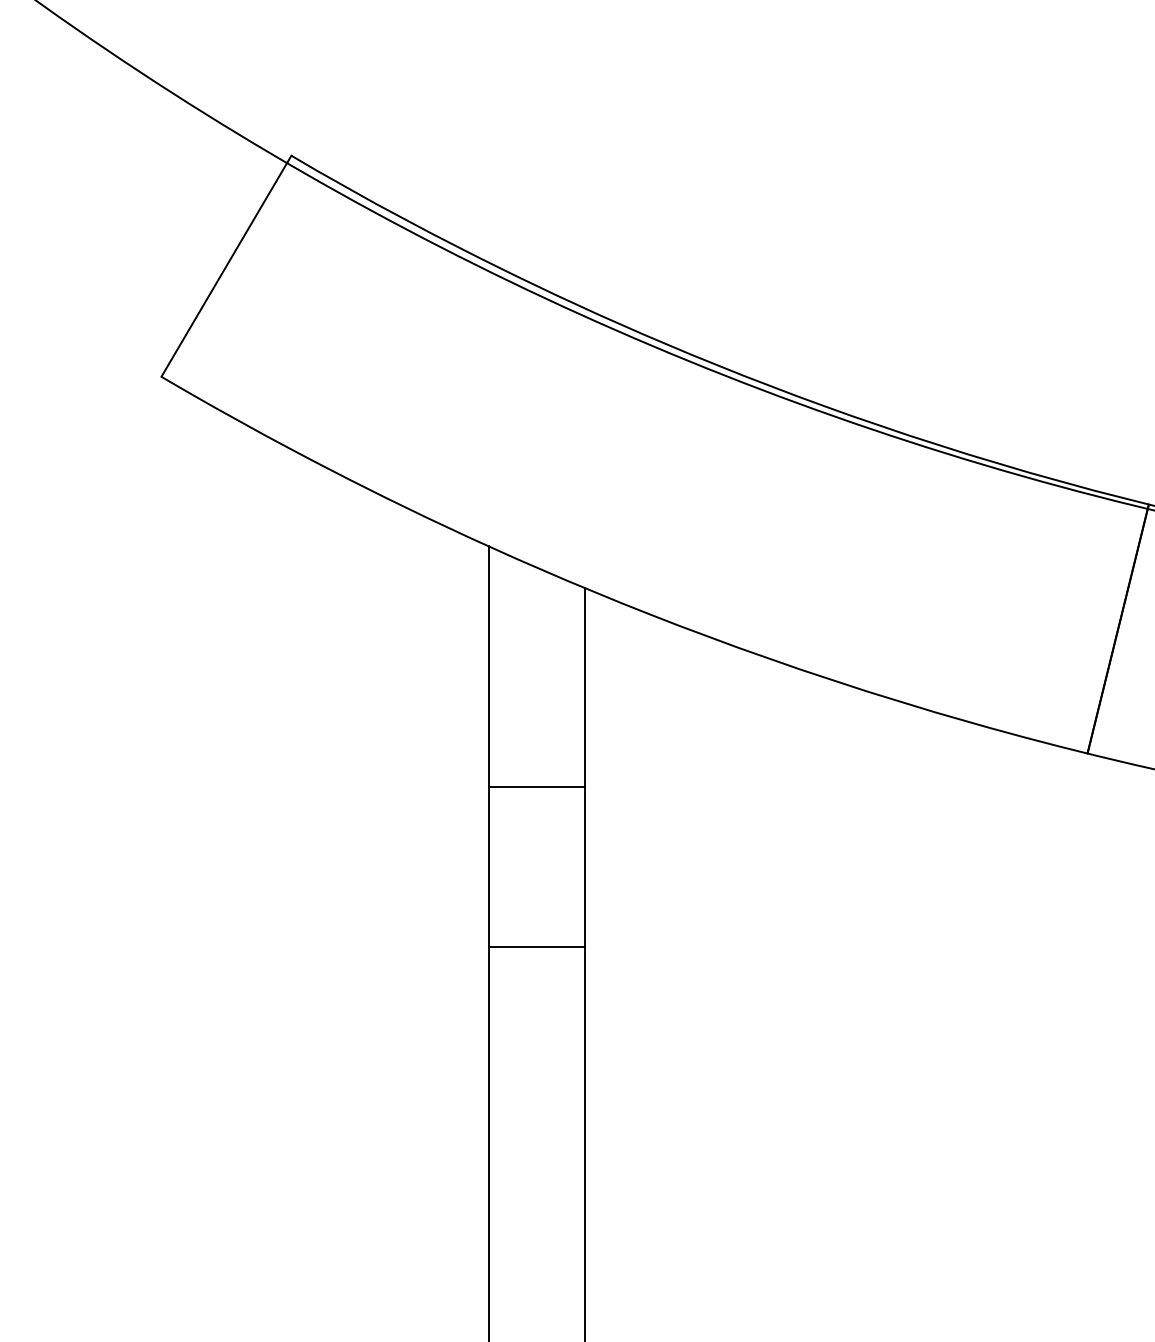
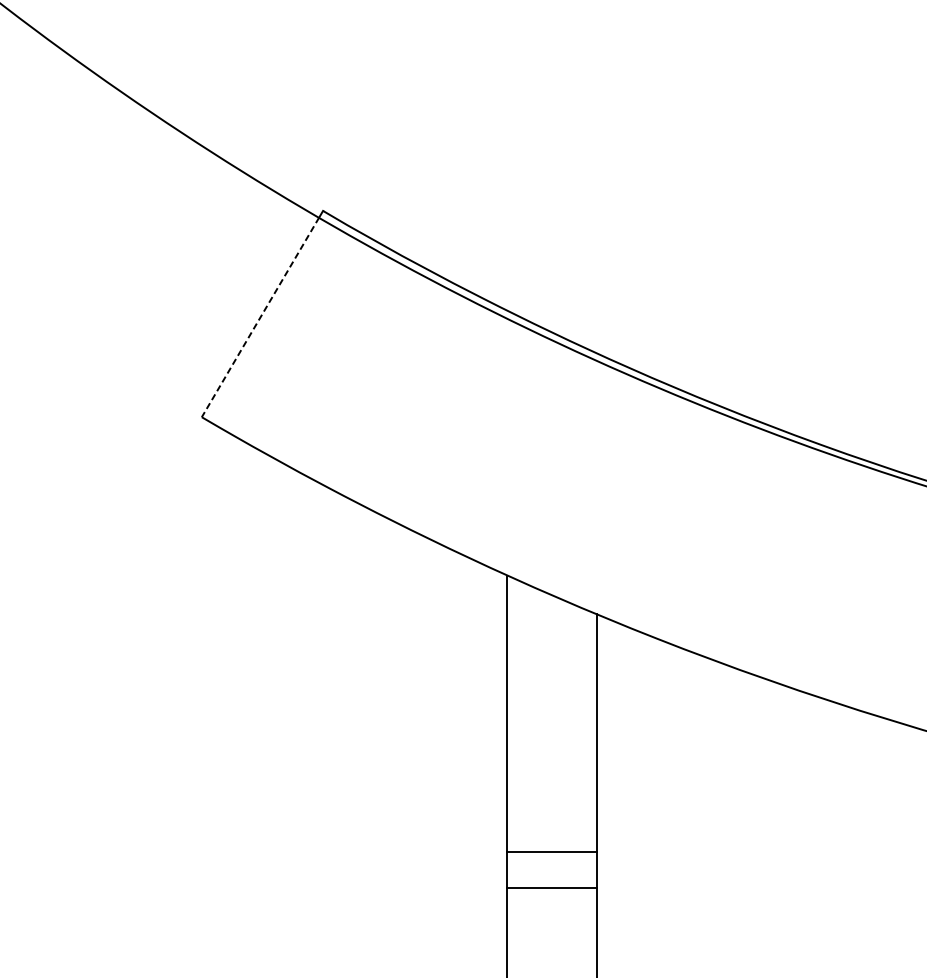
line: (224, 270) -> (260, 318), solid -> dashed
line: (537, 786) -> (552, 851), moved
line: (537, 947) -> (552, 888), moved

